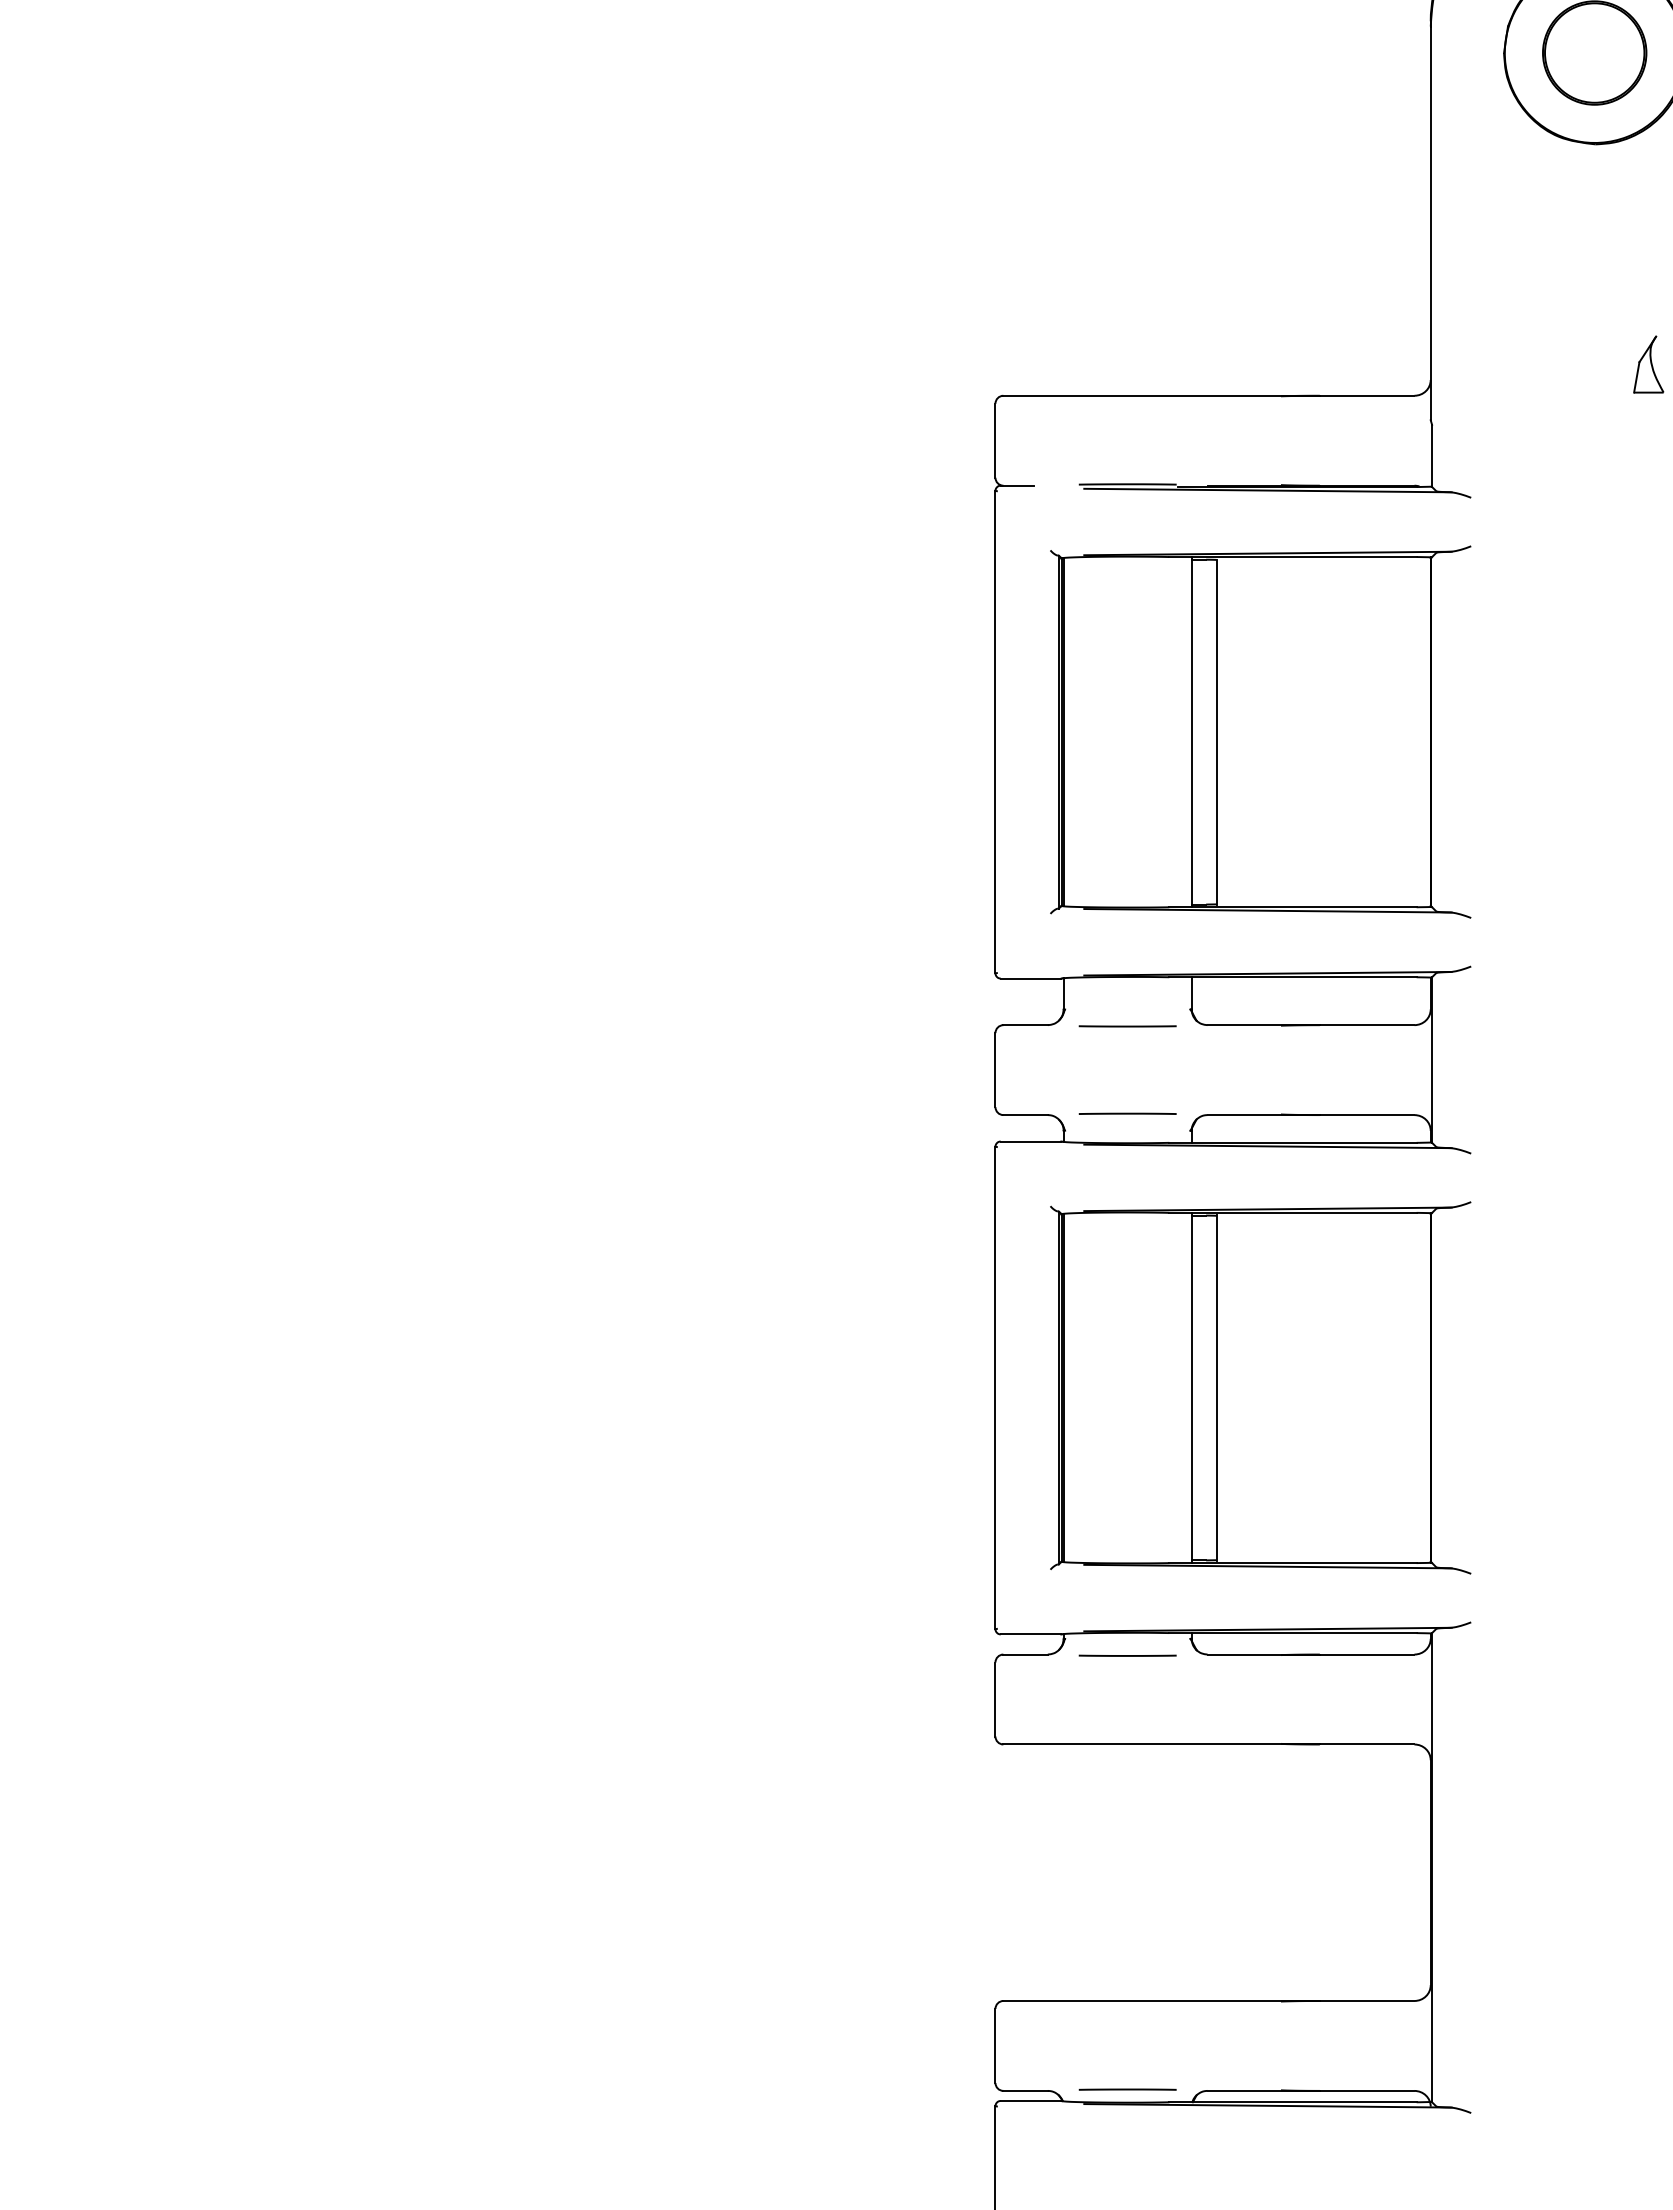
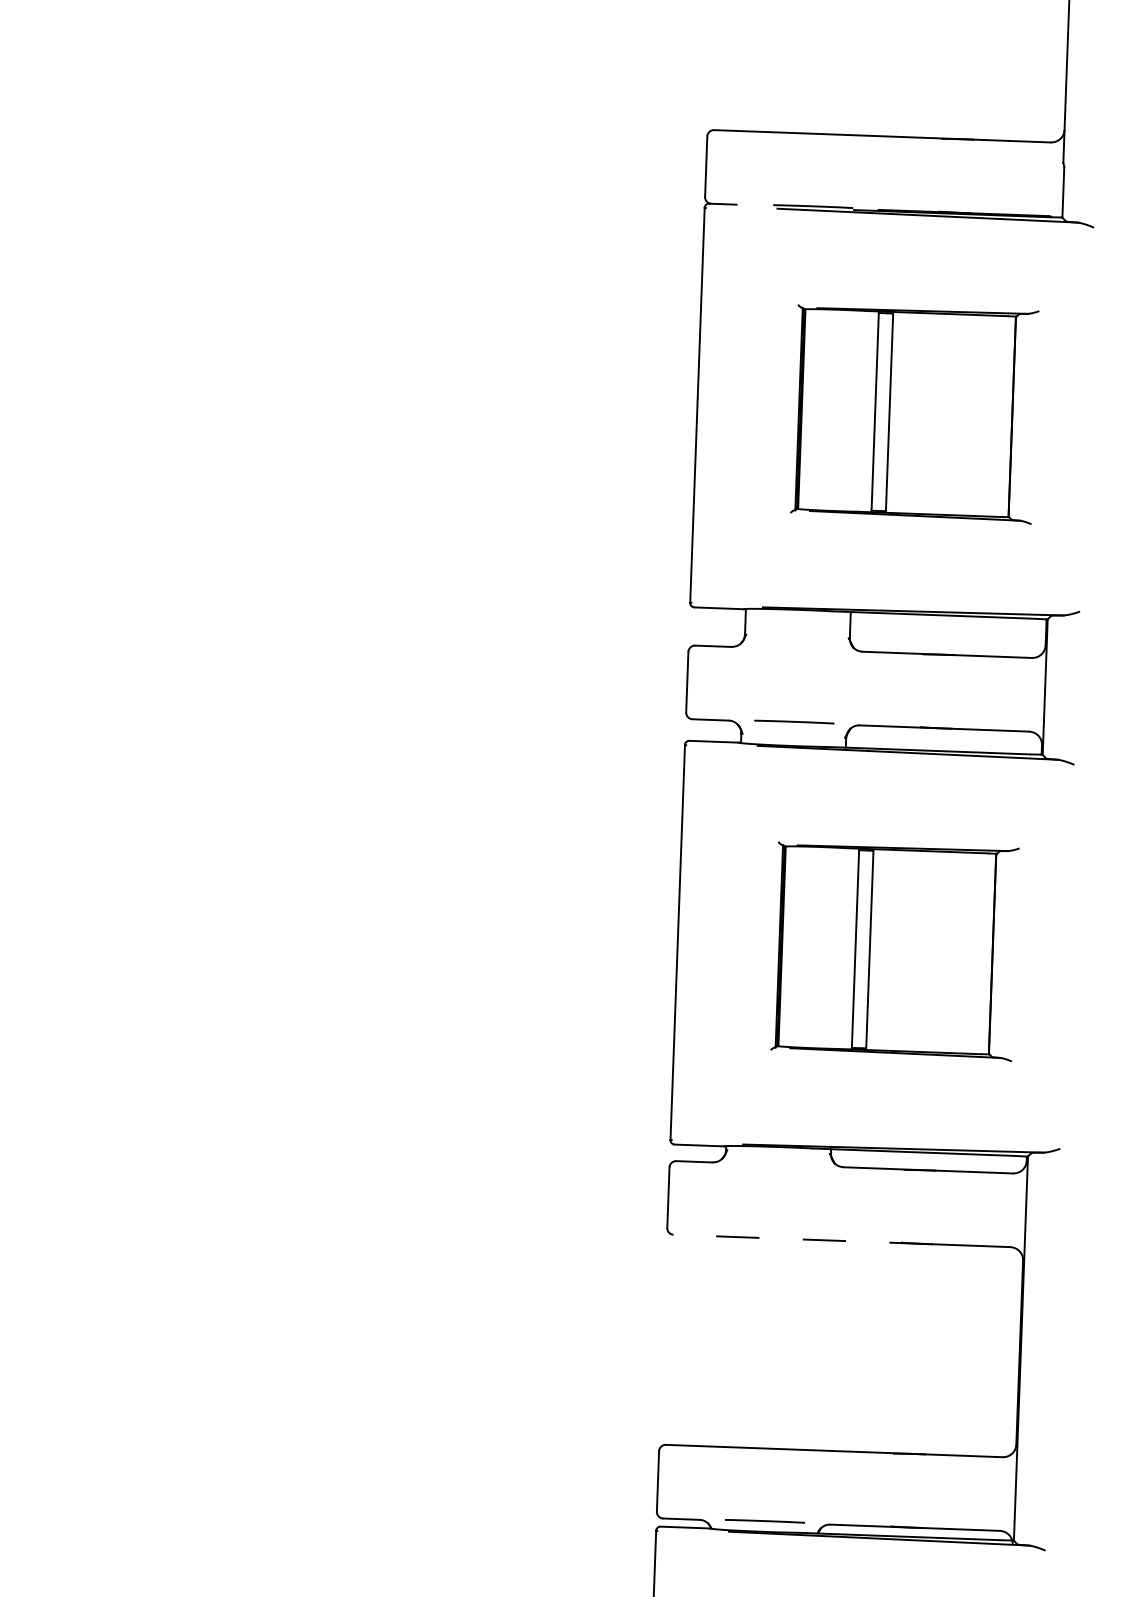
part: (1260, 731) -> (914, 412), size x0.7
line: (1127, 1026) -> (796, 650), removed
part: (1260, 1387) -> (894, 950), size x0.7
line: (1127, 1655) -> (777, 1165), removed
line: (1161, 1744) -> (803, 1239), solid -> dashed

